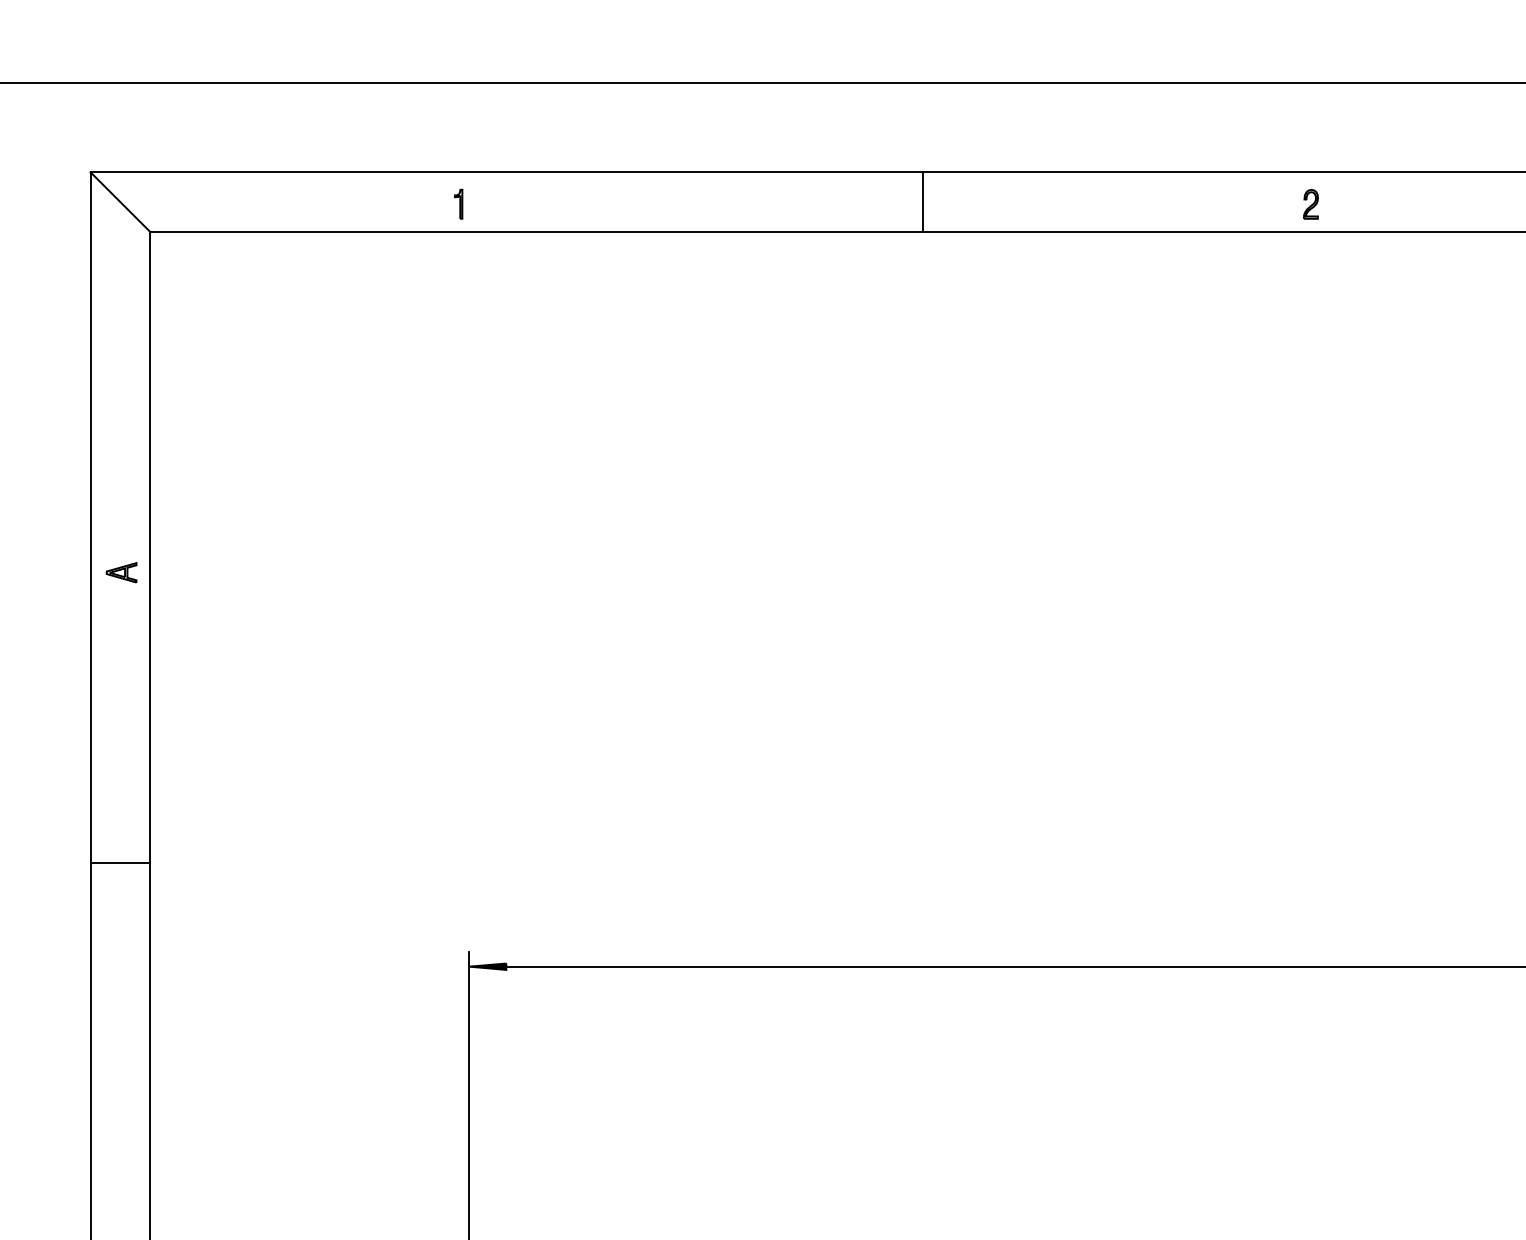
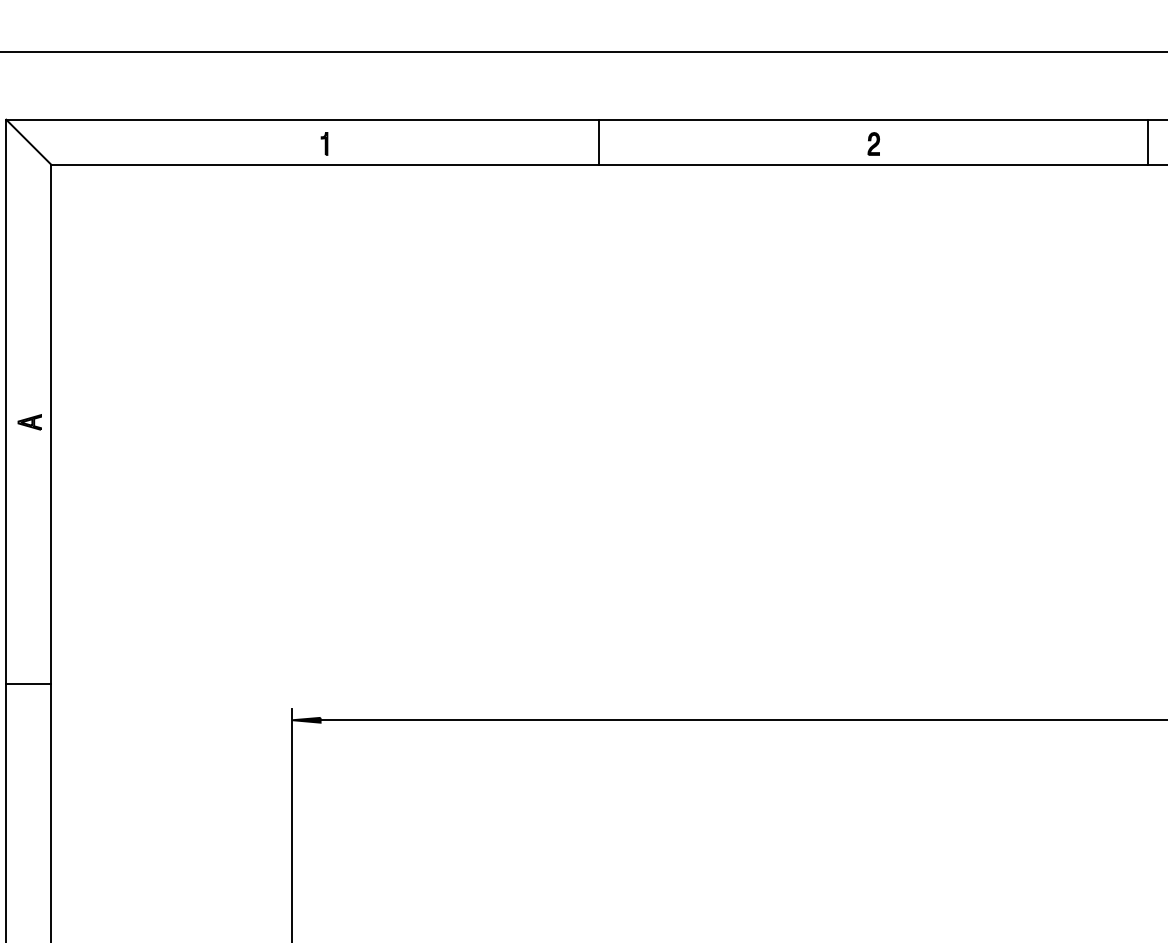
line: (922, 201) -> (599, 141), moved
part: (458, 203) -> (324, 143), moved
part: (1310, 203) -> (873, 143), moved
line: (119, 862) -> (28, 683), moved

